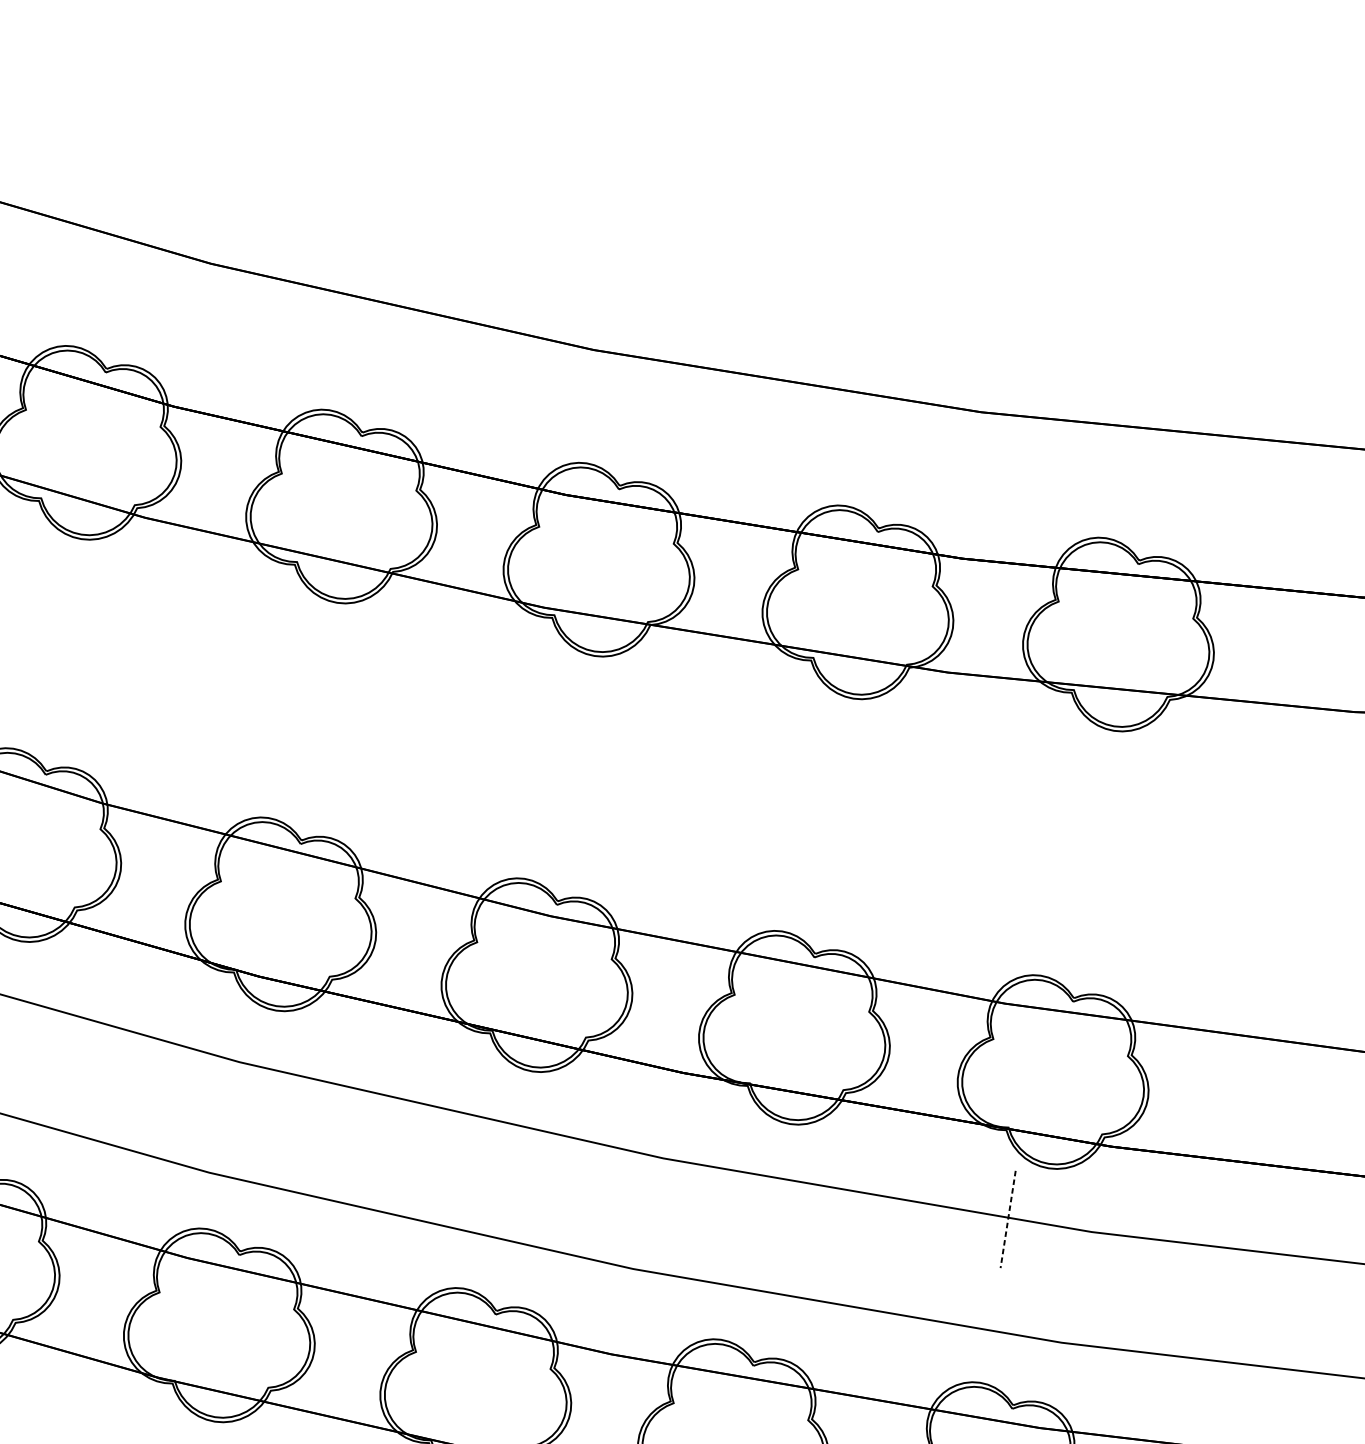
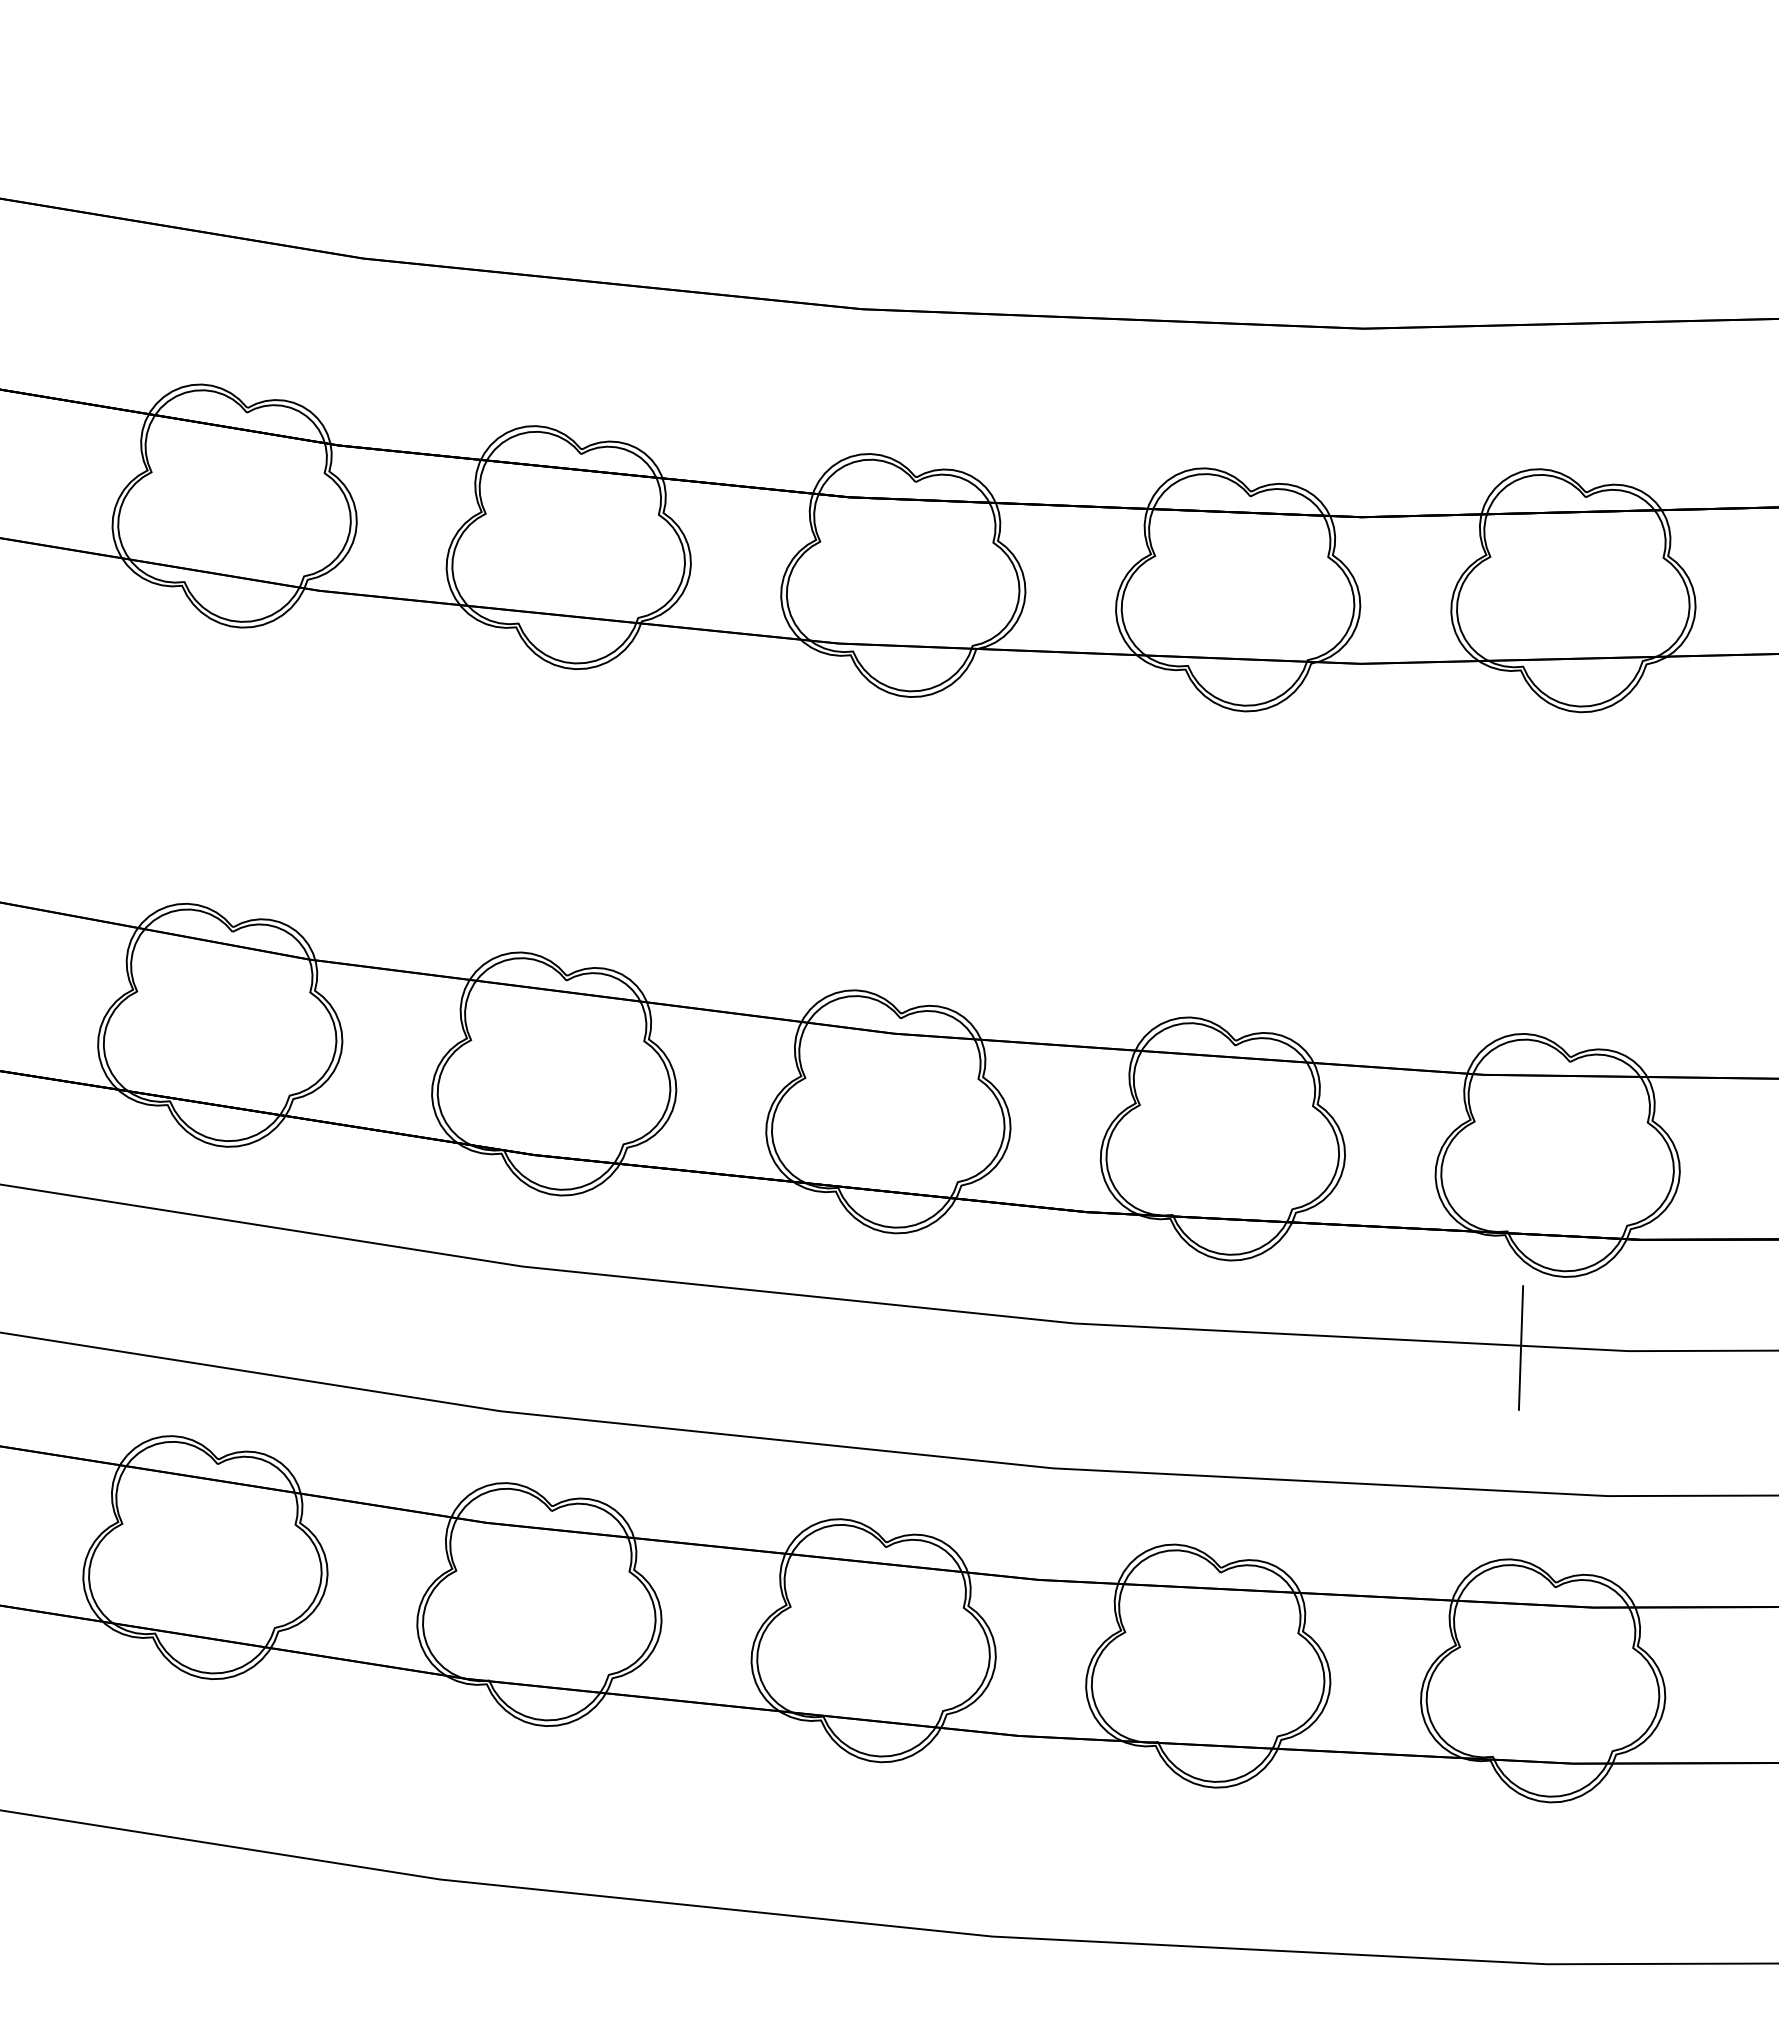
line: (1008, 1219) -> (1521, 1348), dashed -> solid

